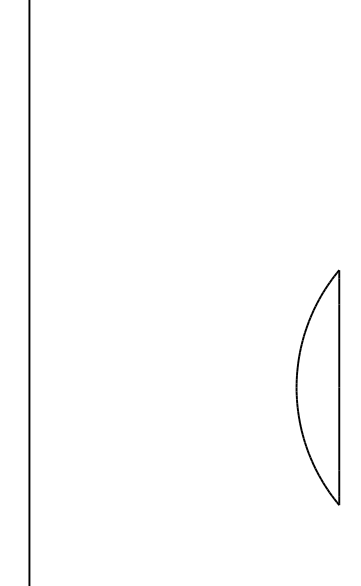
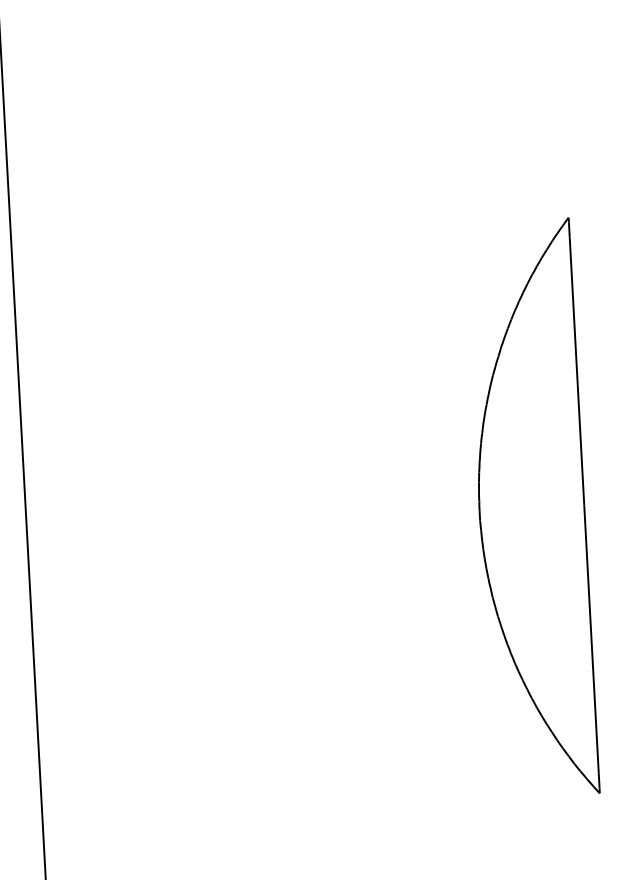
part: (317, 387) -> (531, 508), size x1.4

